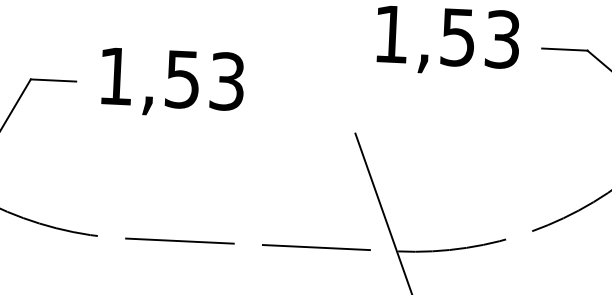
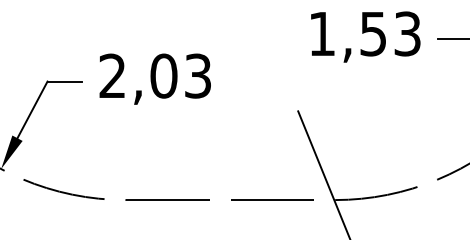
text: (149, 77) -> (138, 75), 1,53 -> 2,03

